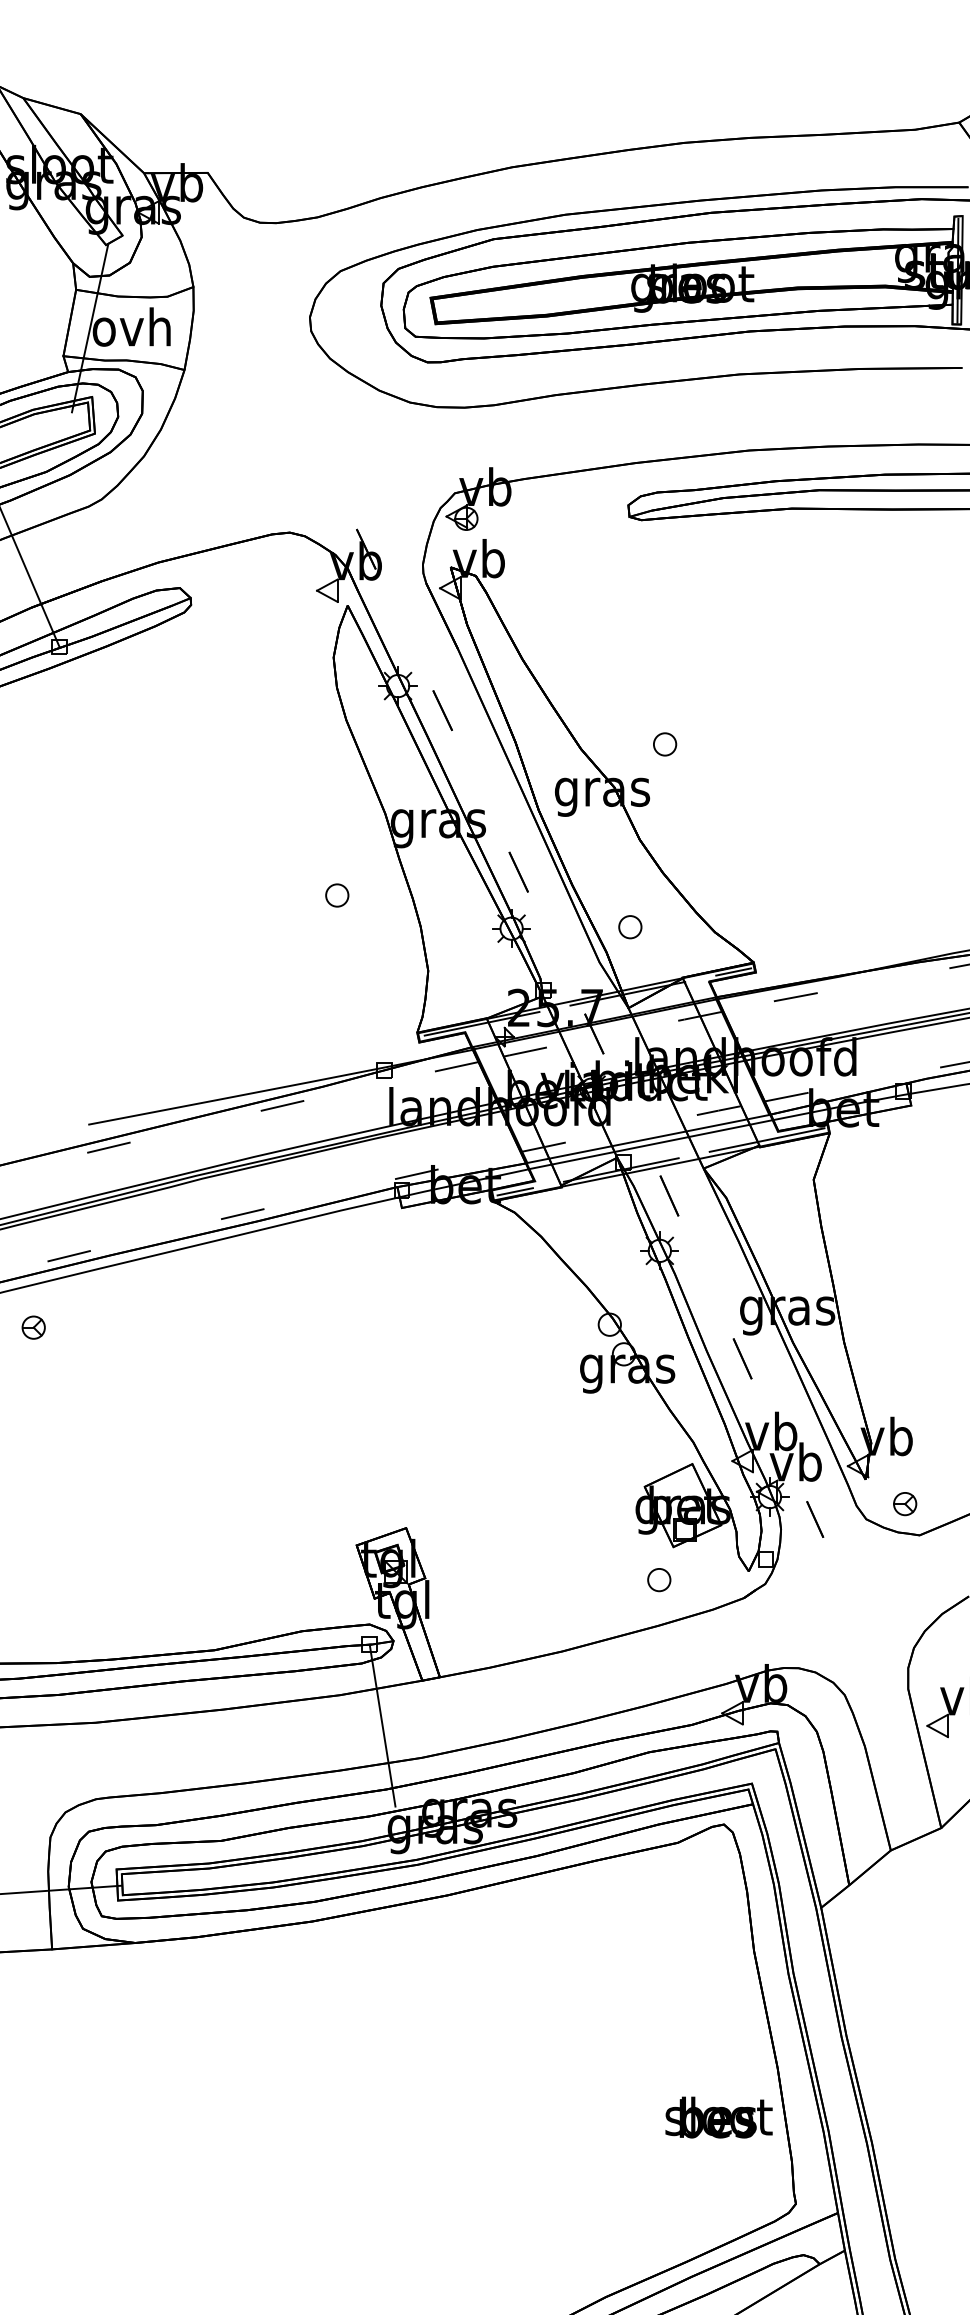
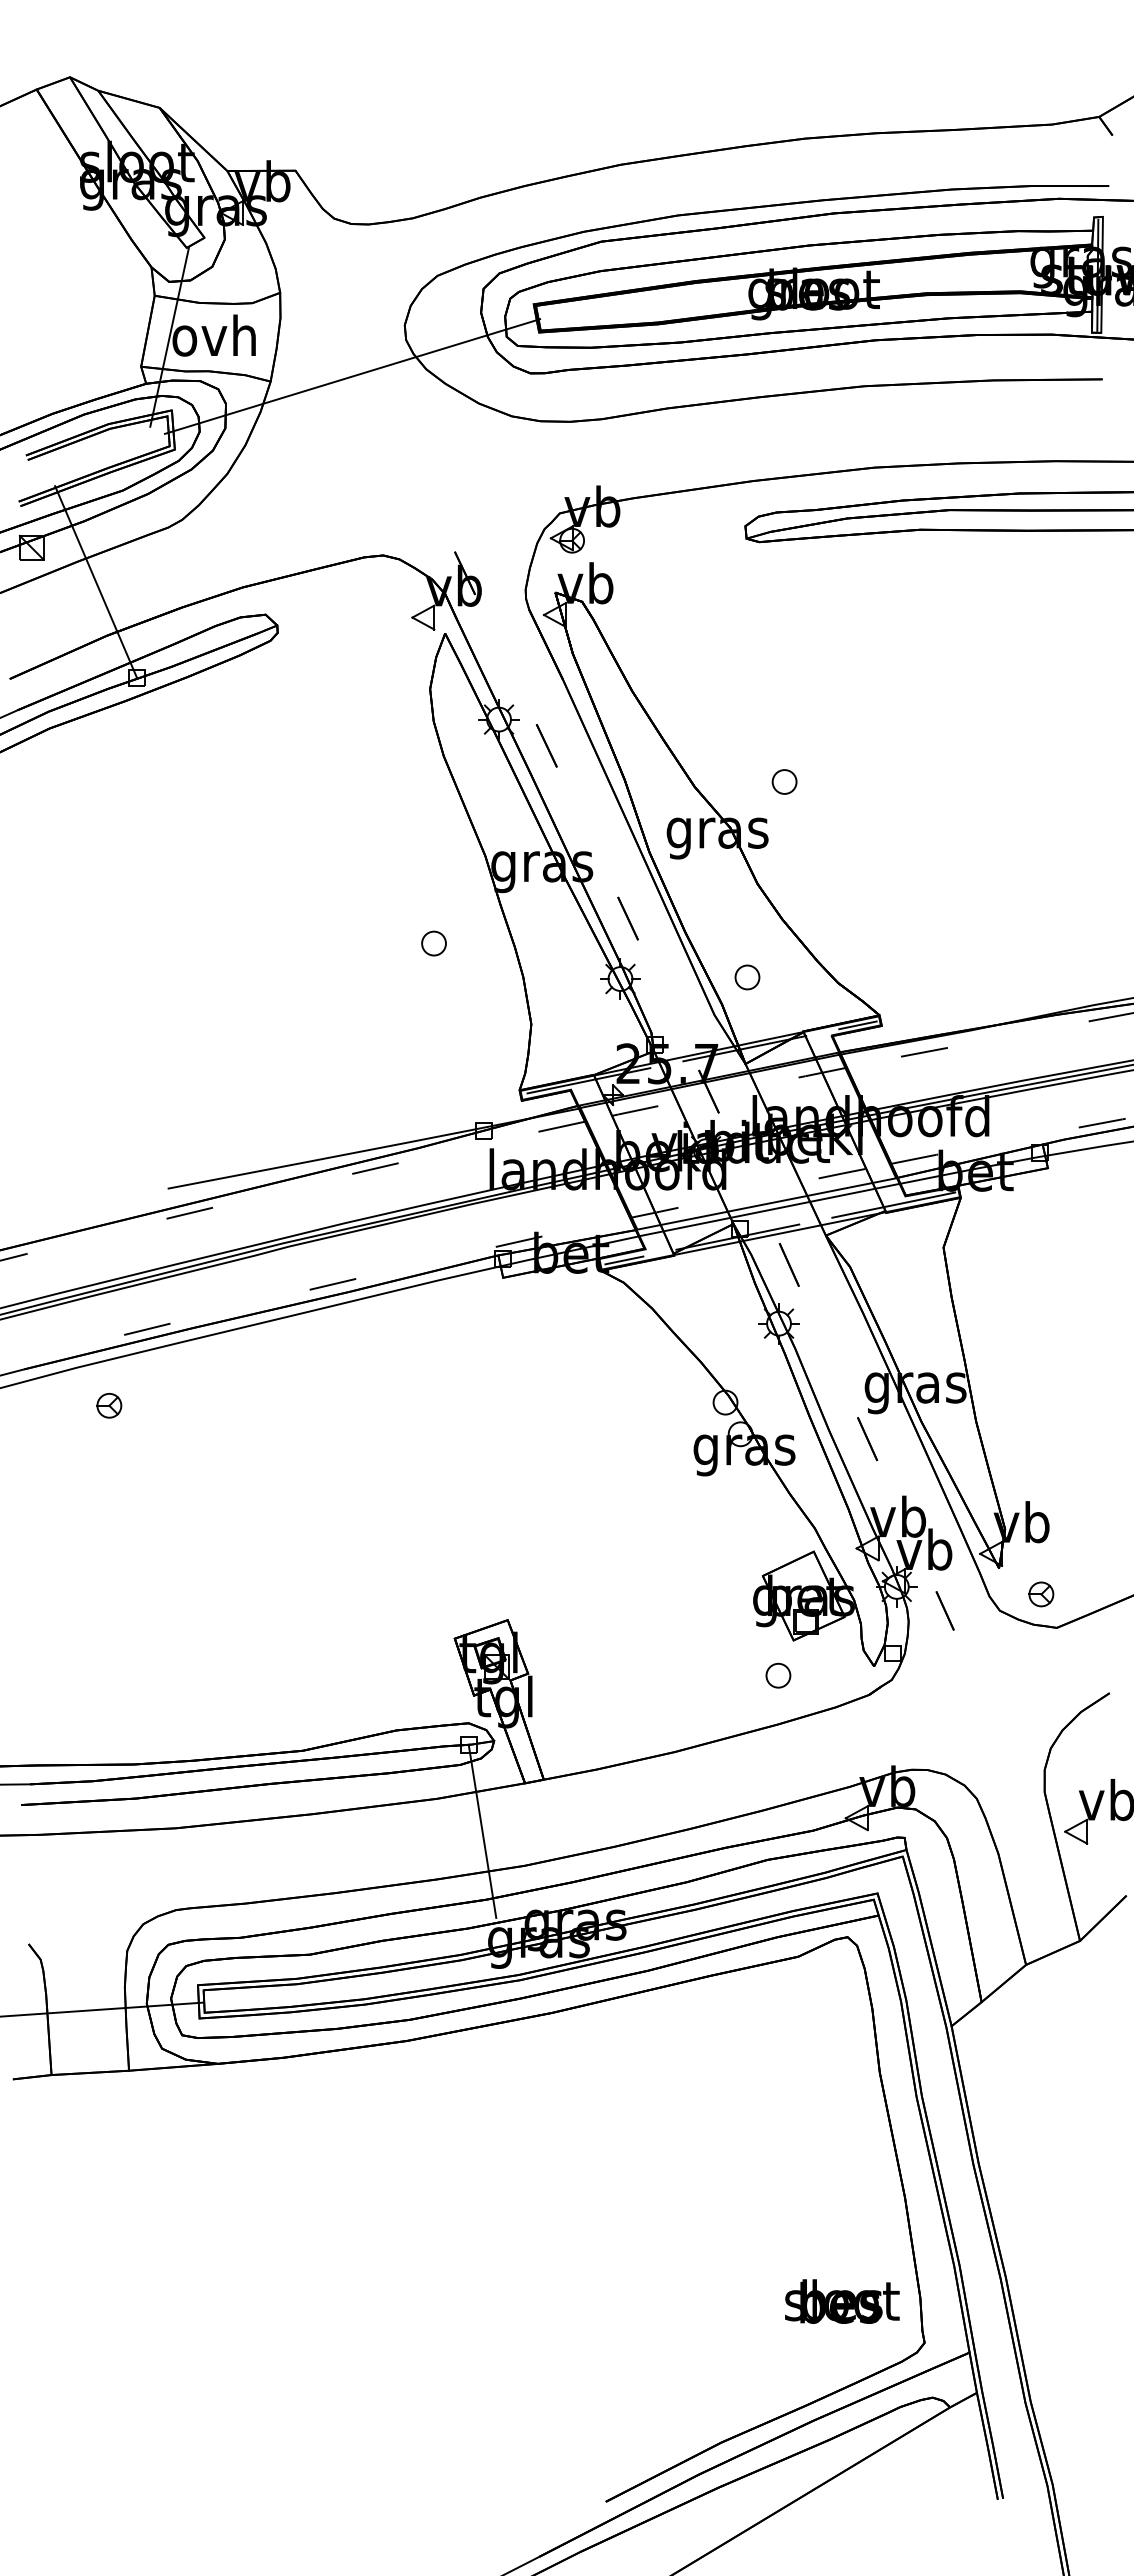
line: (261, 365) -> (352, 376), added
text: (719, 2117) -> (842, 2301), moved

